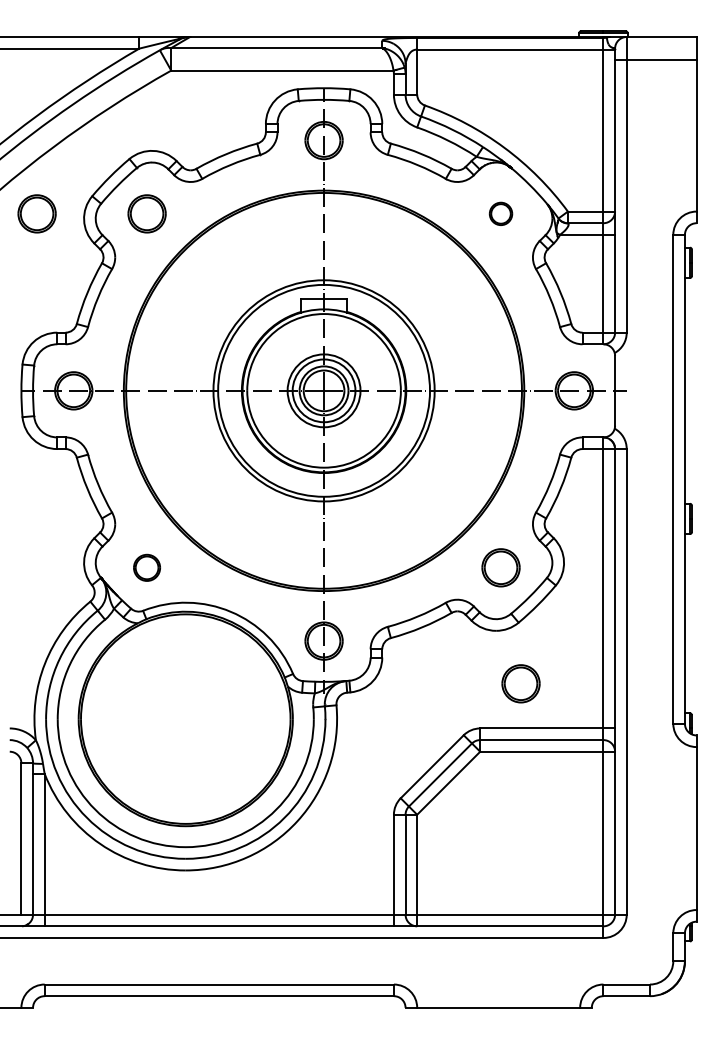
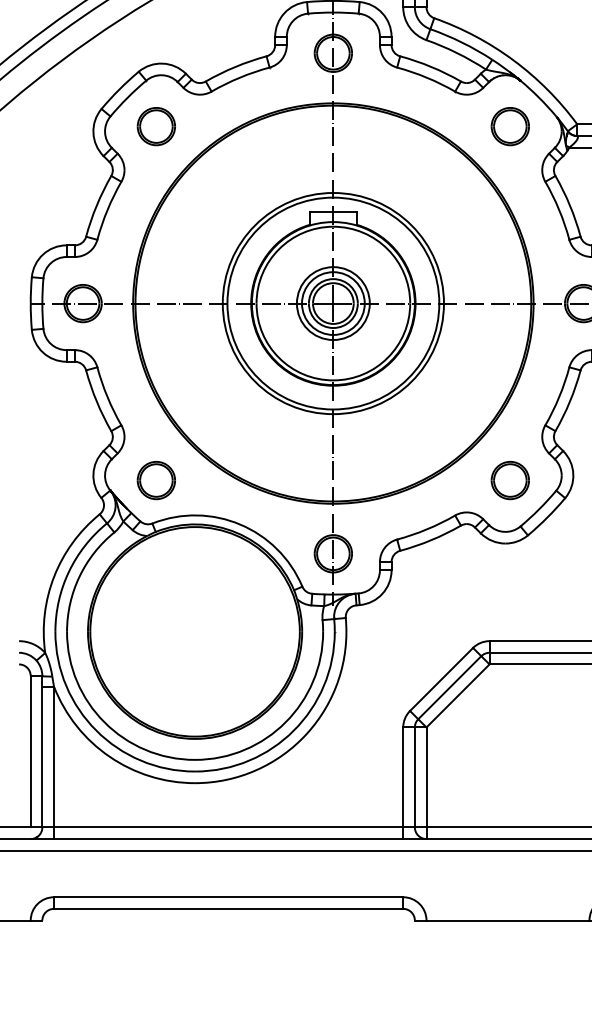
part: (36, 213) -> (45, 126), removed
part: (500, 213) -> (509, 126), size x1.67
part: (146, 567) -> (155, 480), size x1.43
part: (520, 683) -> (529, 596), removed

